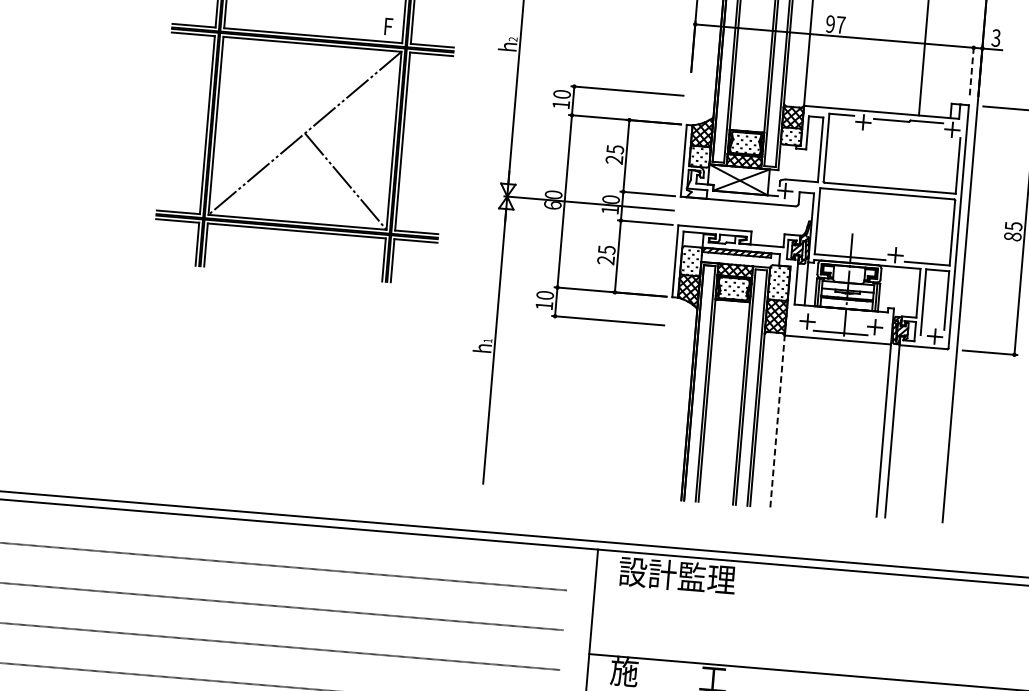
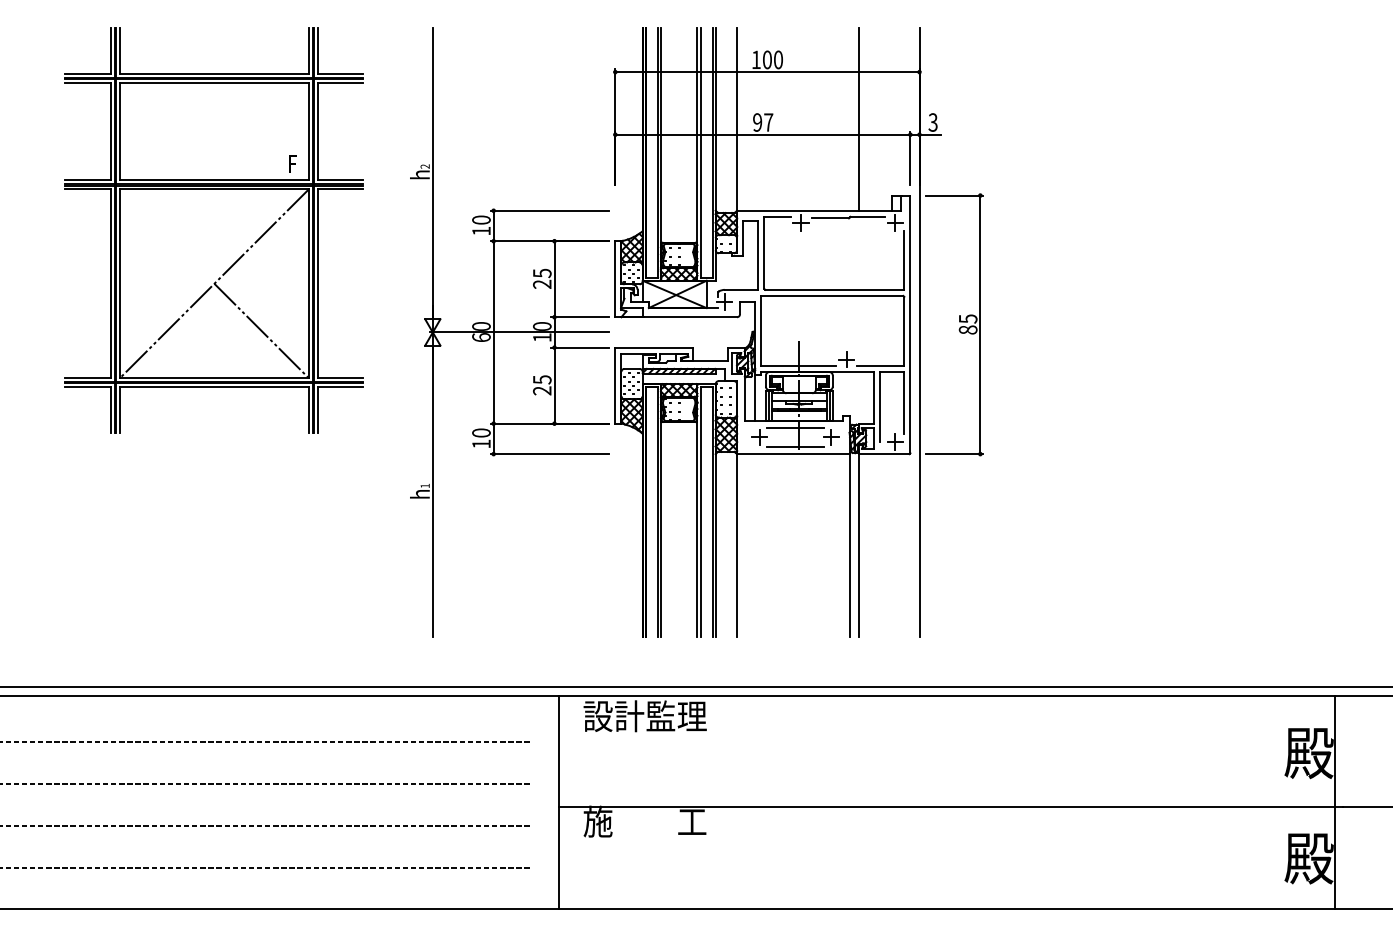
line: (971, 70) -> (910, 158), dashed -> solid
line: (842, 315) -> (795, 428), added
line: (778, 420) -> (737, 544), dashed -> solid

